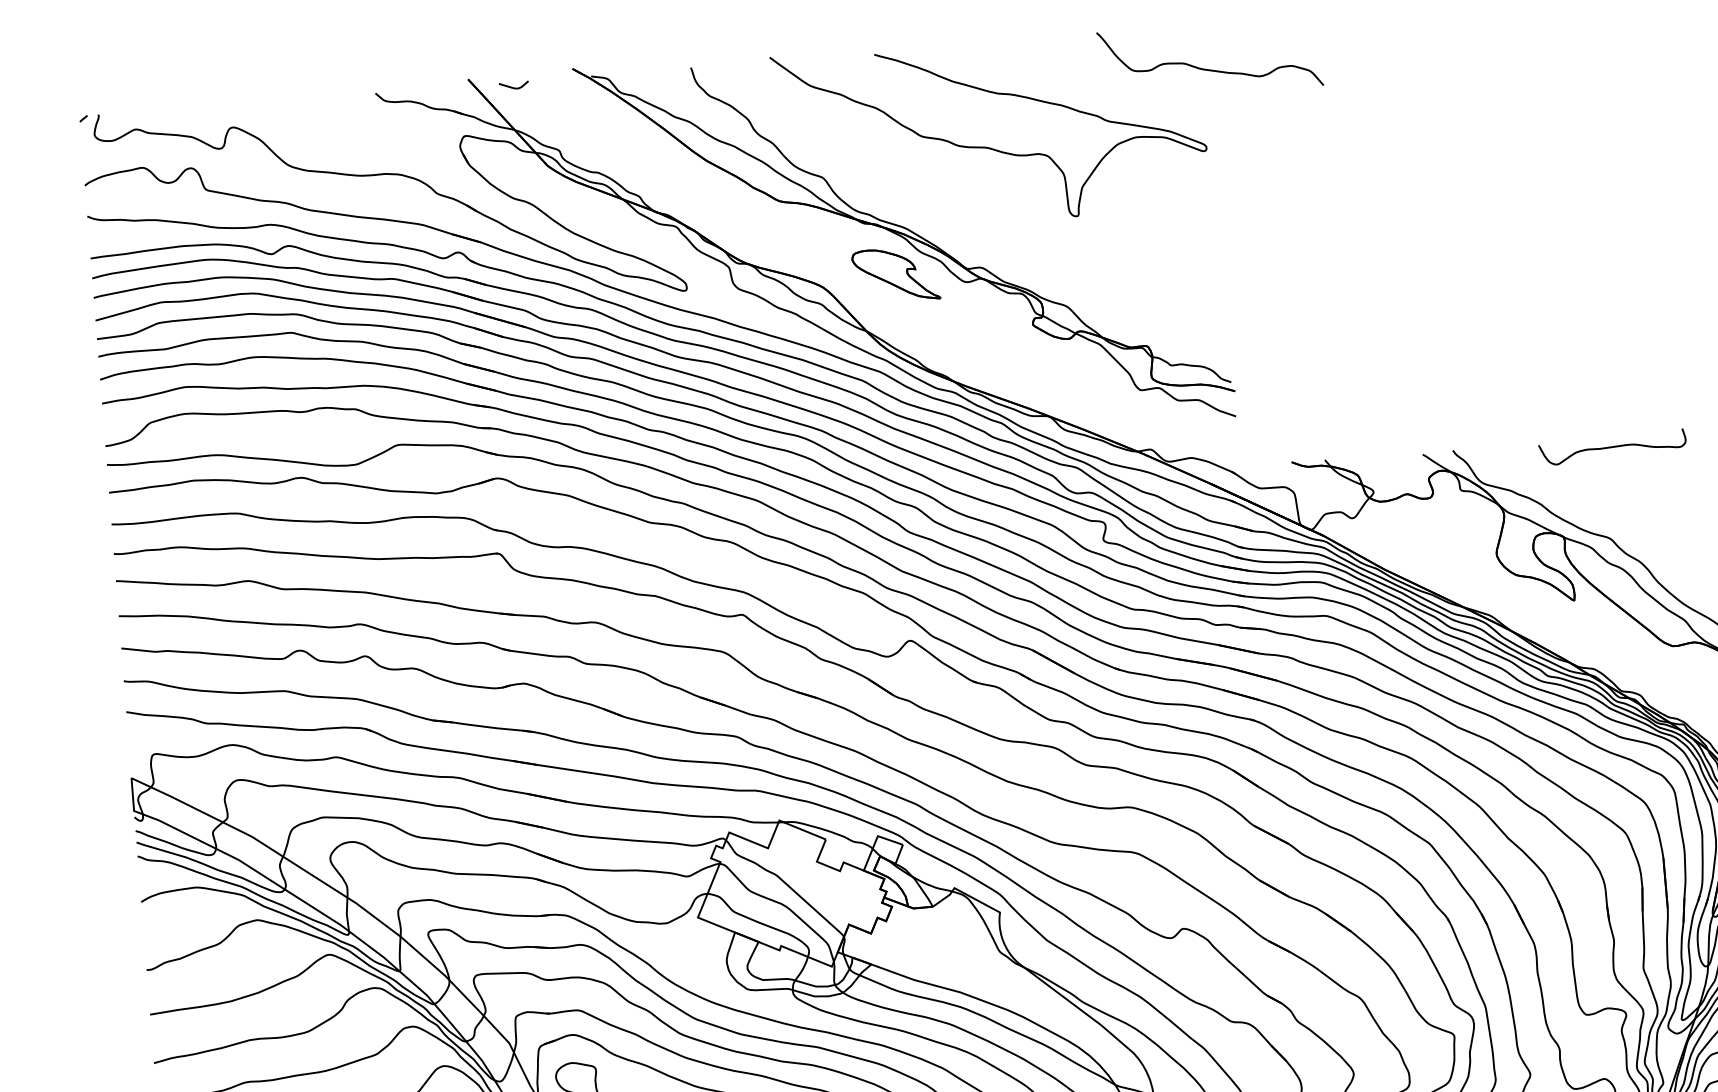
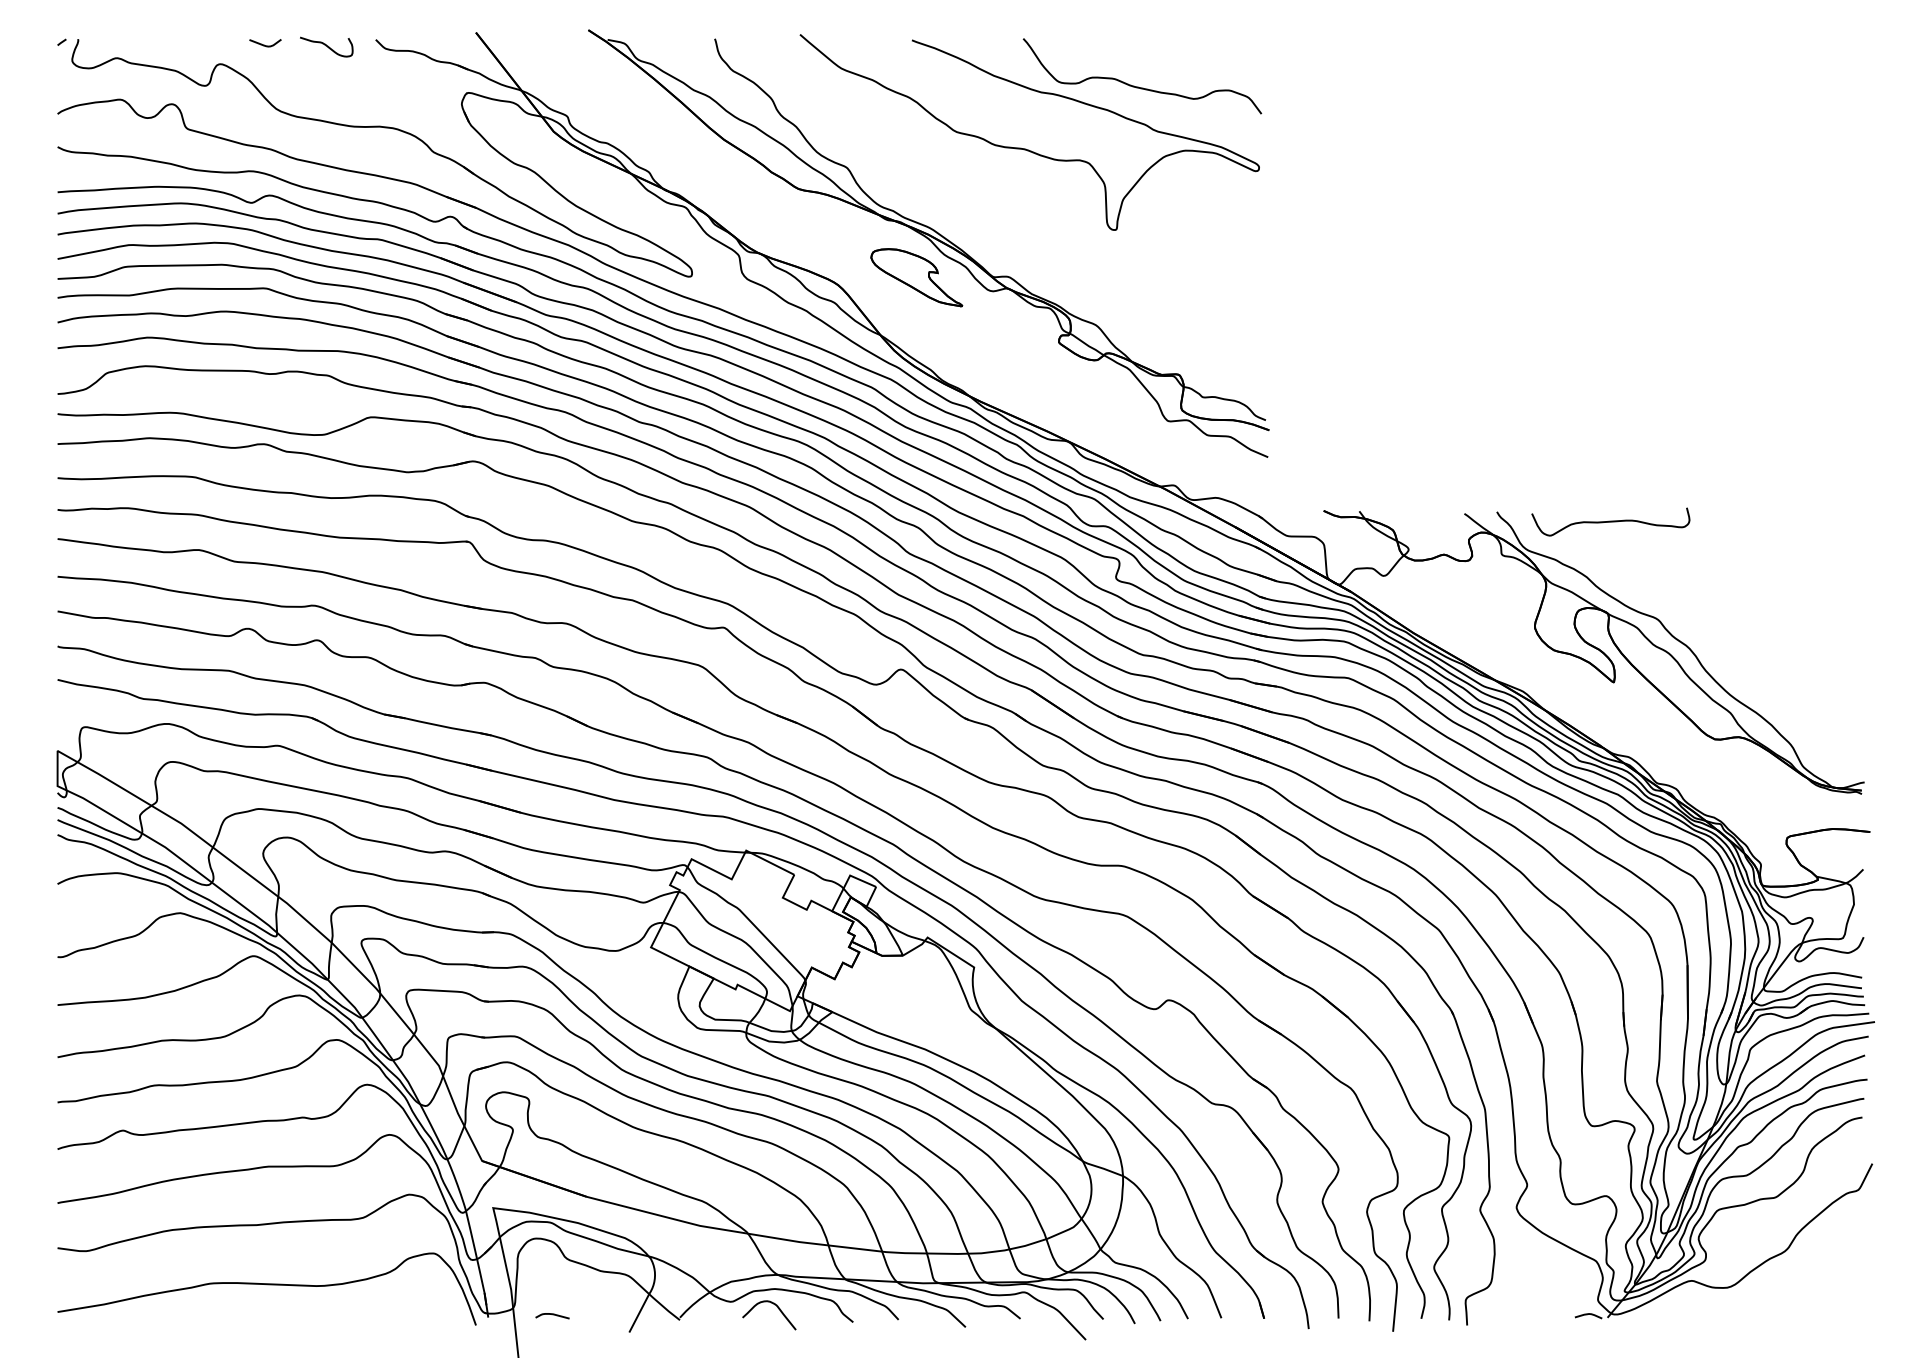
curve: (1207, 68) -> (1138, 86), moved
curve: (513, 86) -> (264, 44), moved
curve: (330, 103) -> (326, 46), added
curve: (1612, 446) -> (1610, 521), moved

